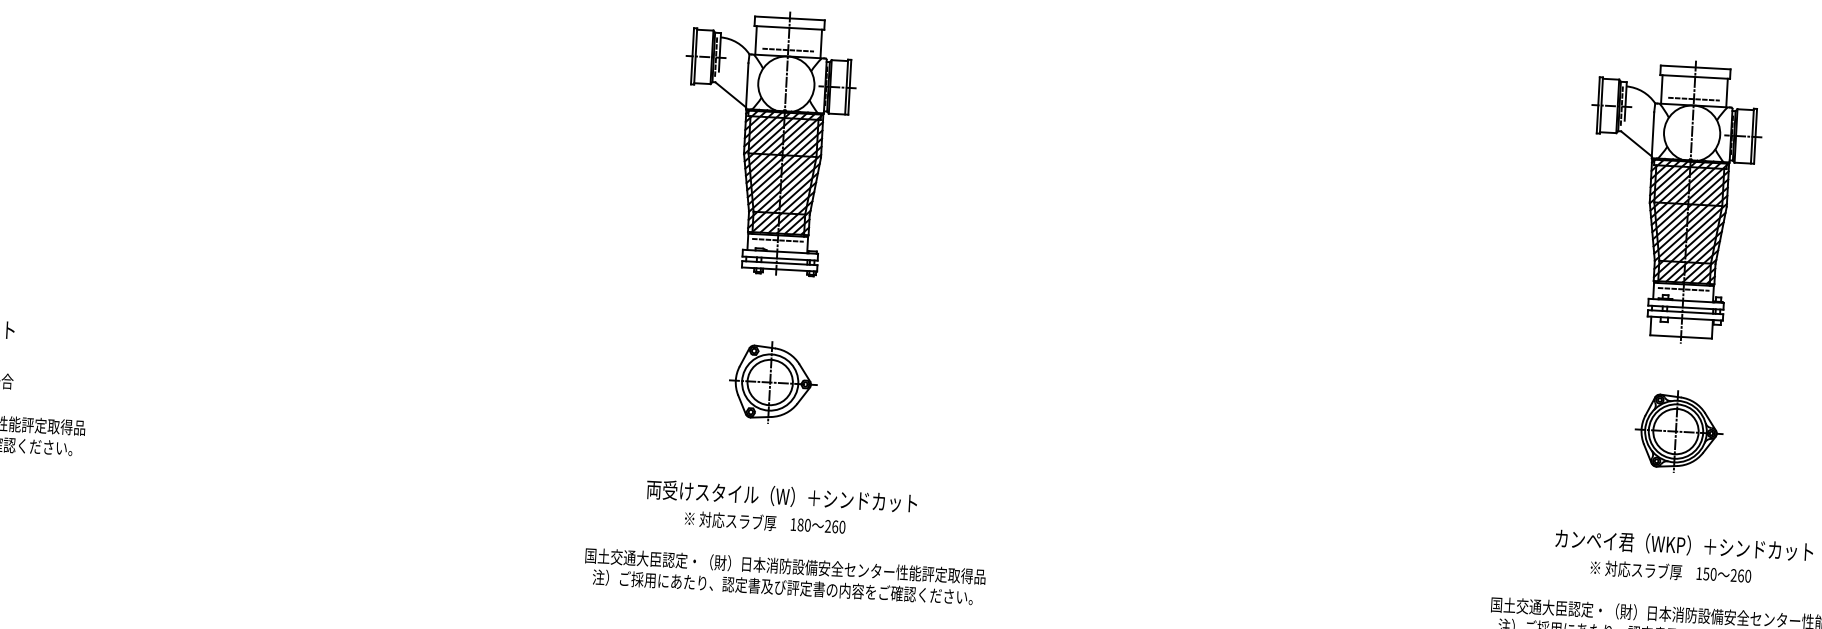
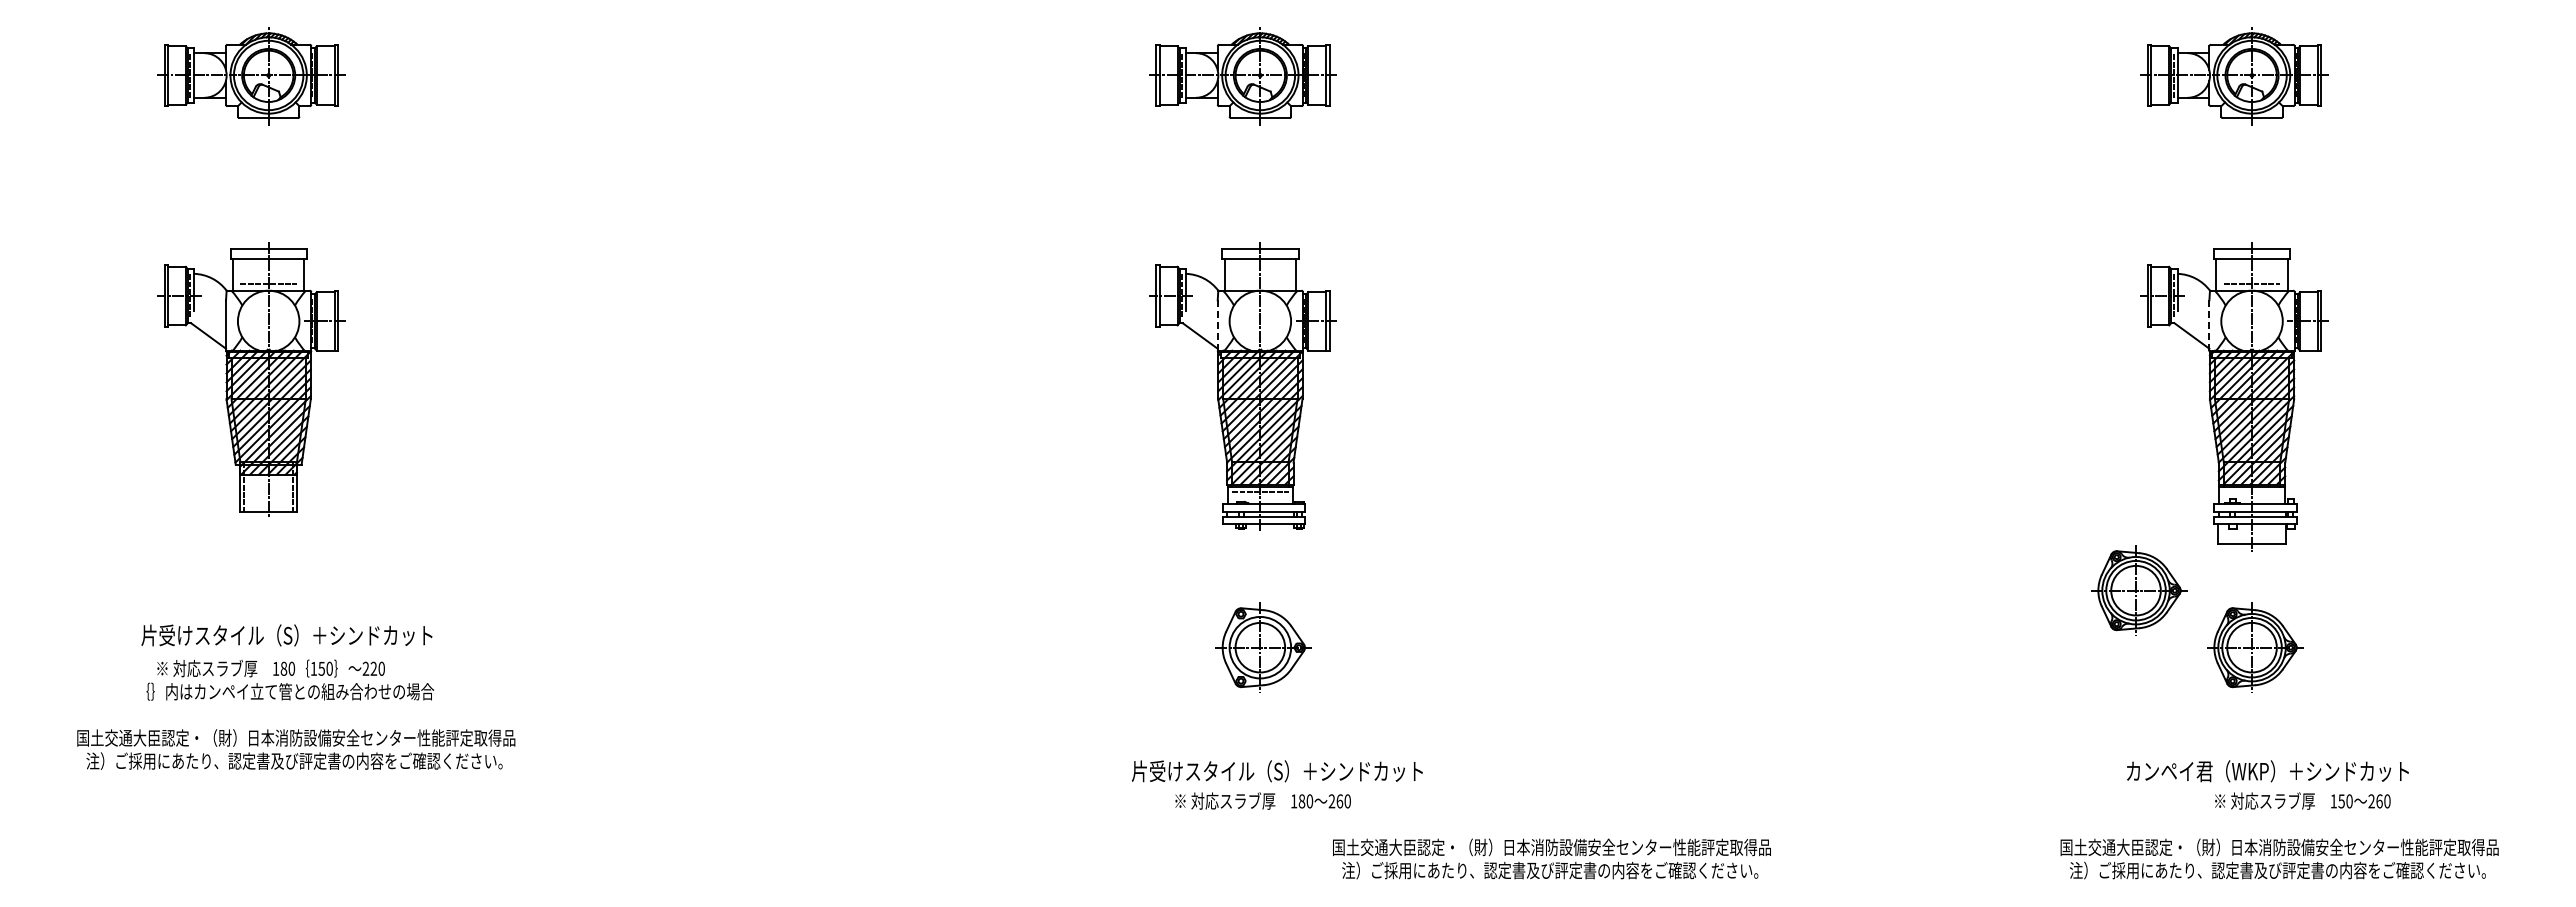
line: (788, 49) -> (1260, 283), removed
line: (746, 87) -> (1217, 326), solid -> dashed
line: (1653, 136) -> (2209, 326), solid -> dashed
line: (1683, 289) -> (2251, 492), removed
part: (1576, 373) -> (2139, 590), added
text: (781, 496) -> (1279, 771), 両受けスタイル（W）＋シンドカット -> 片受けスタイル（S）＋シンドカット
text: (1670, 571) -> (2302, 800), moved
text: (784, 576) -> (1551, 858), moved

